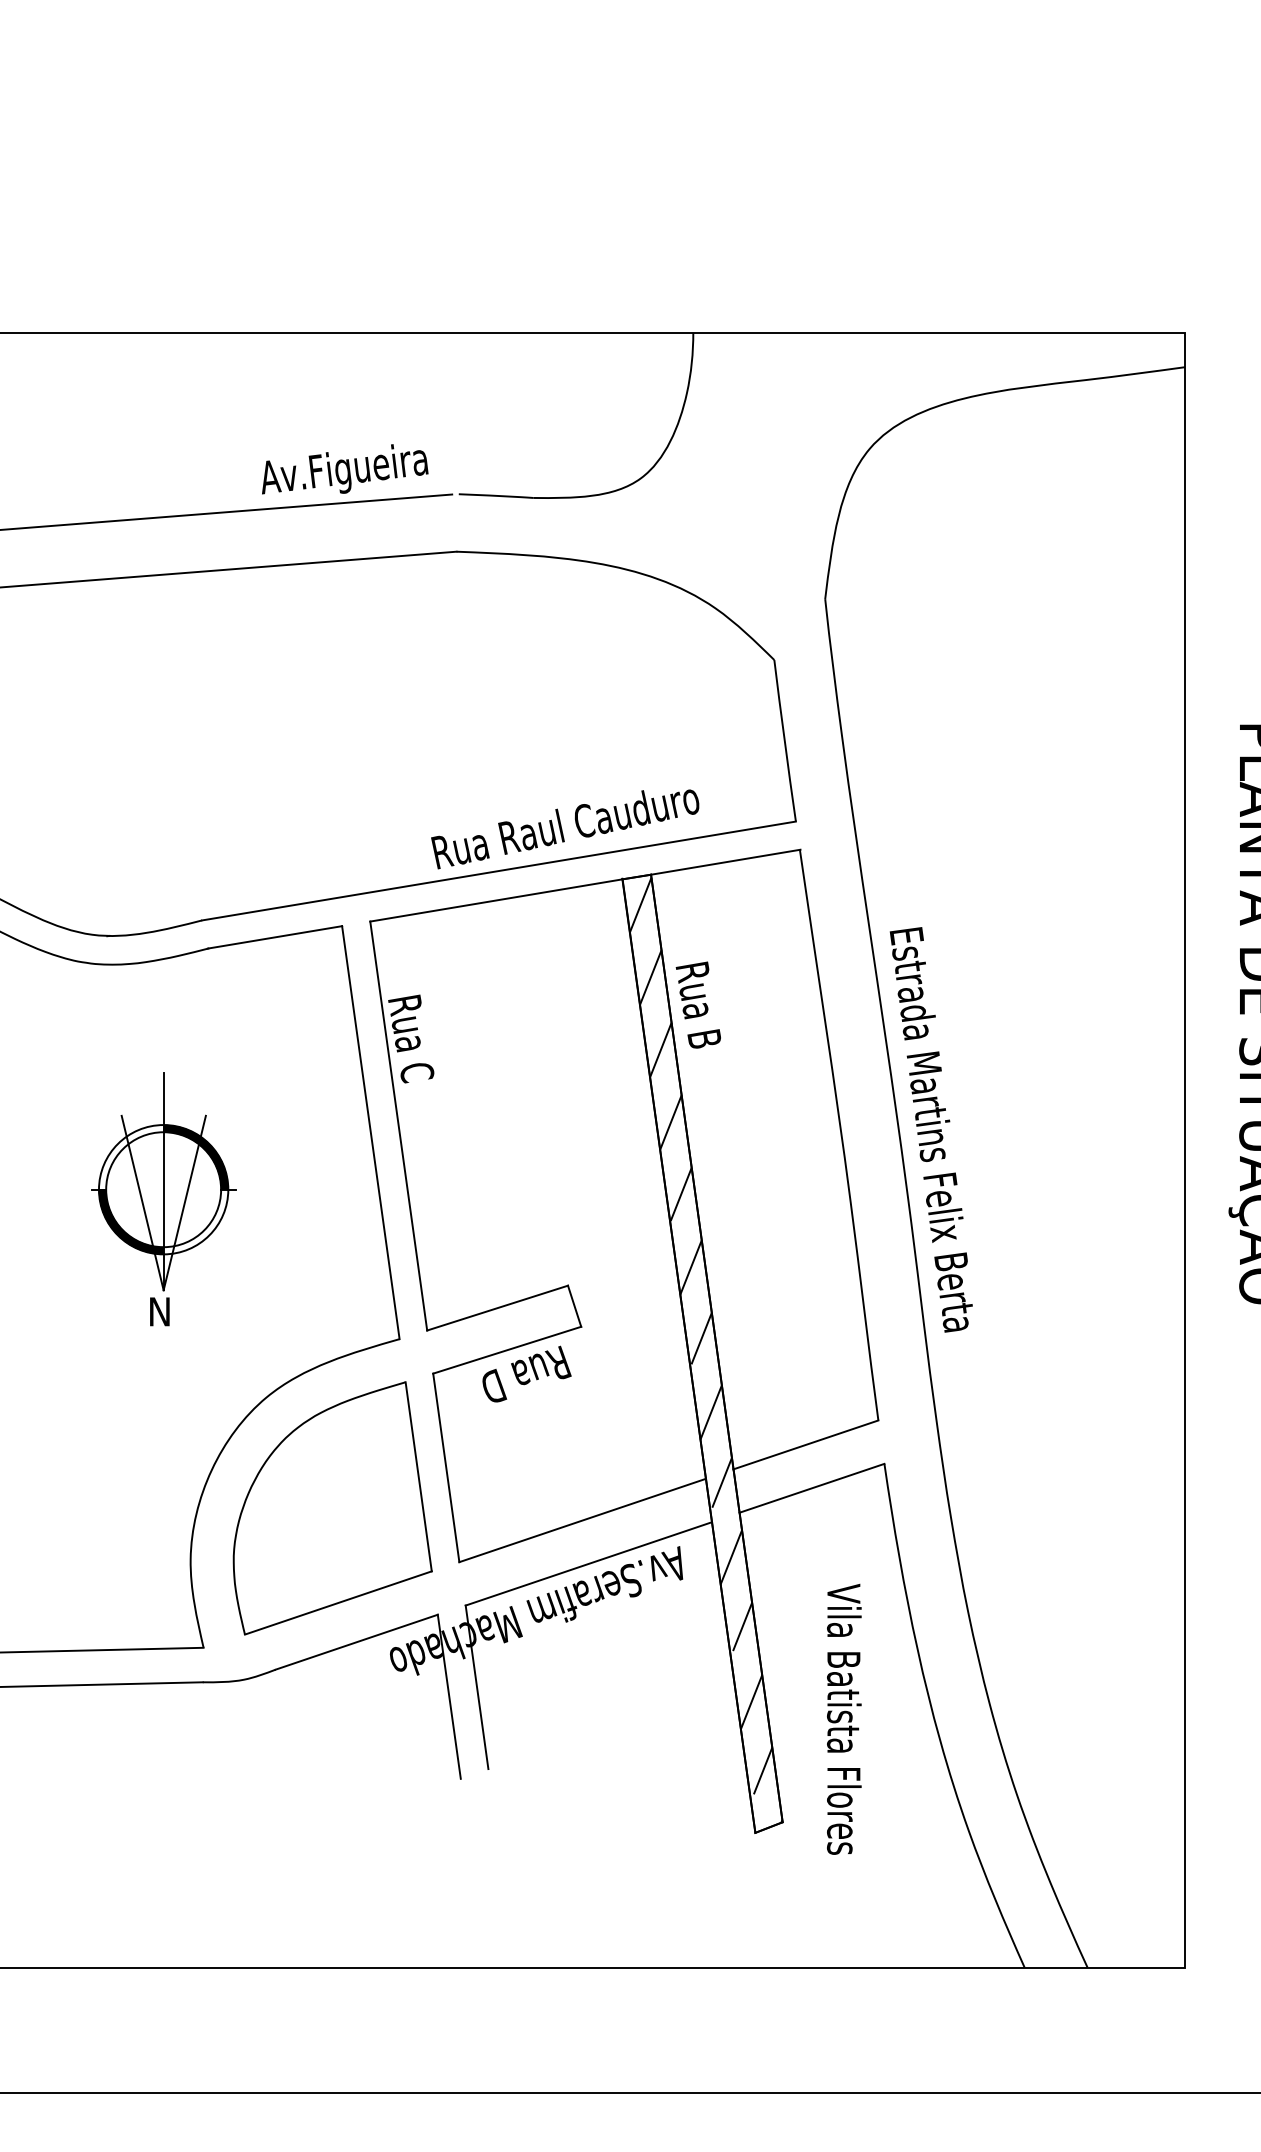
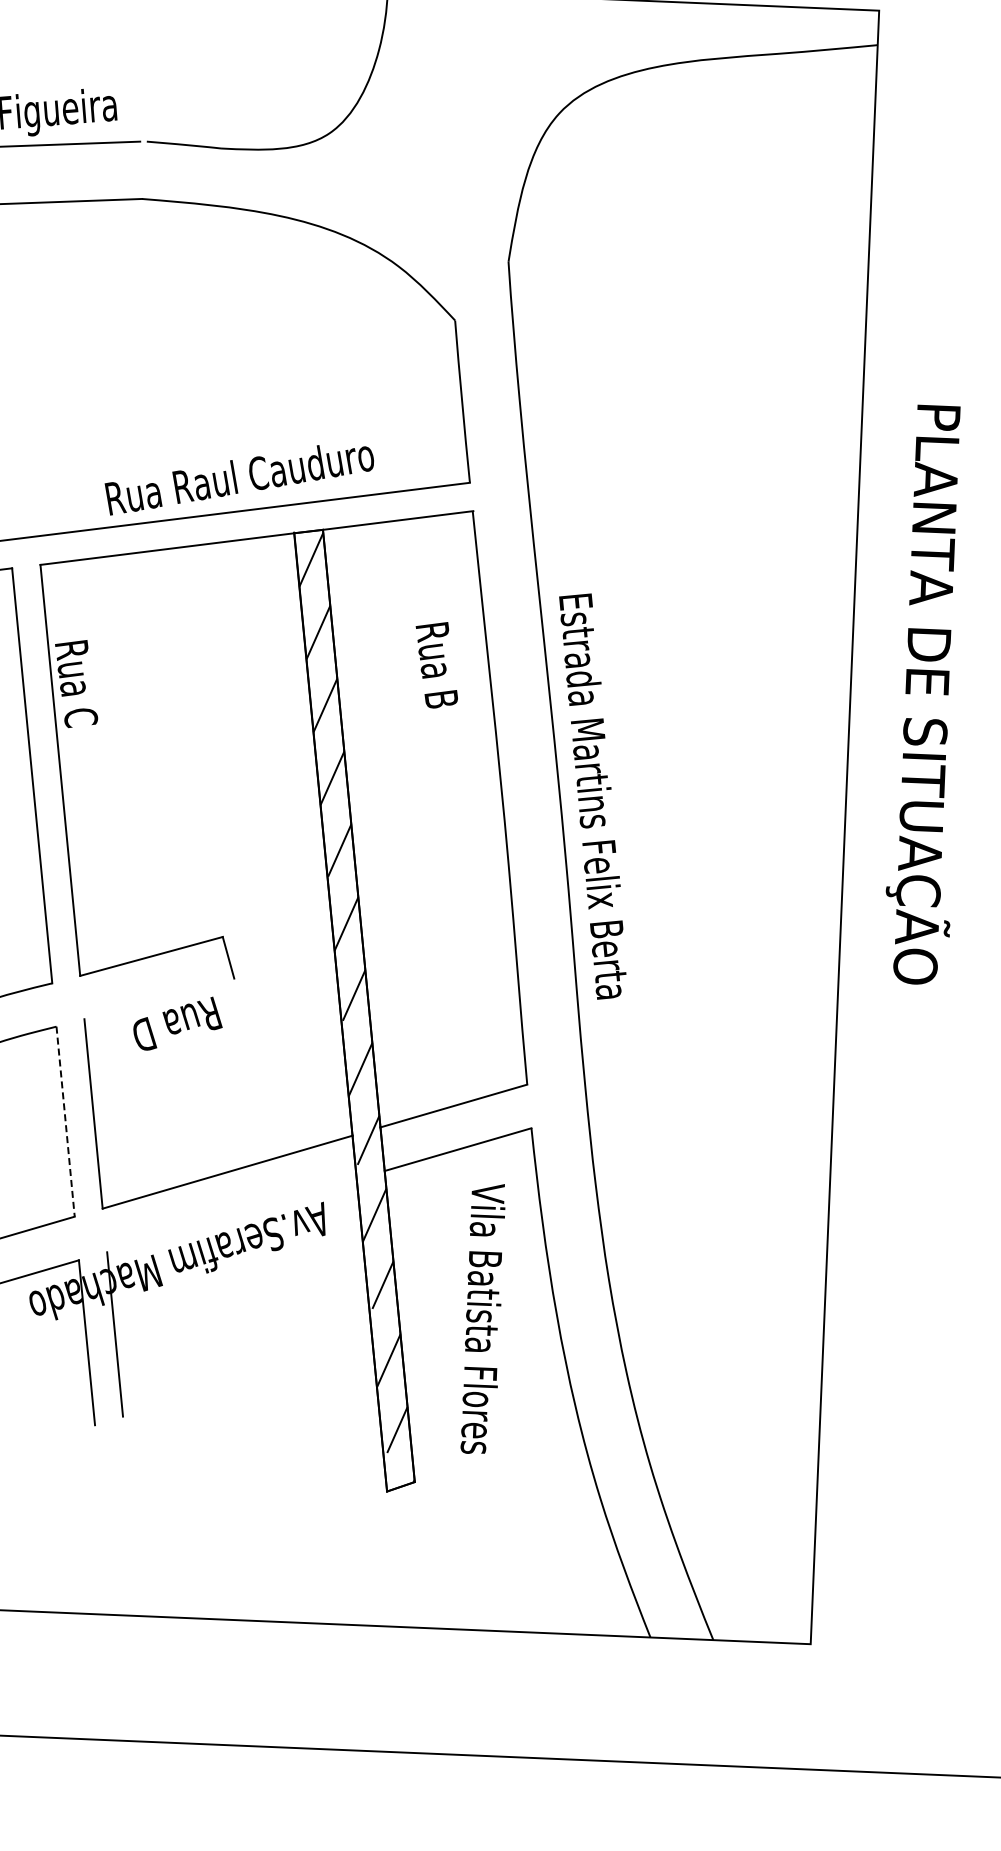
text: (697, 1004) -> (435, 664), moved
line: (507, 1349) -> (159, 998), removed
line: (418, 1477) -> (65, 1122), solid -> dashed
line: (588, 1563) -> (231, 1215), removed
text: (844, 1718) -> (483, 1318), moved

